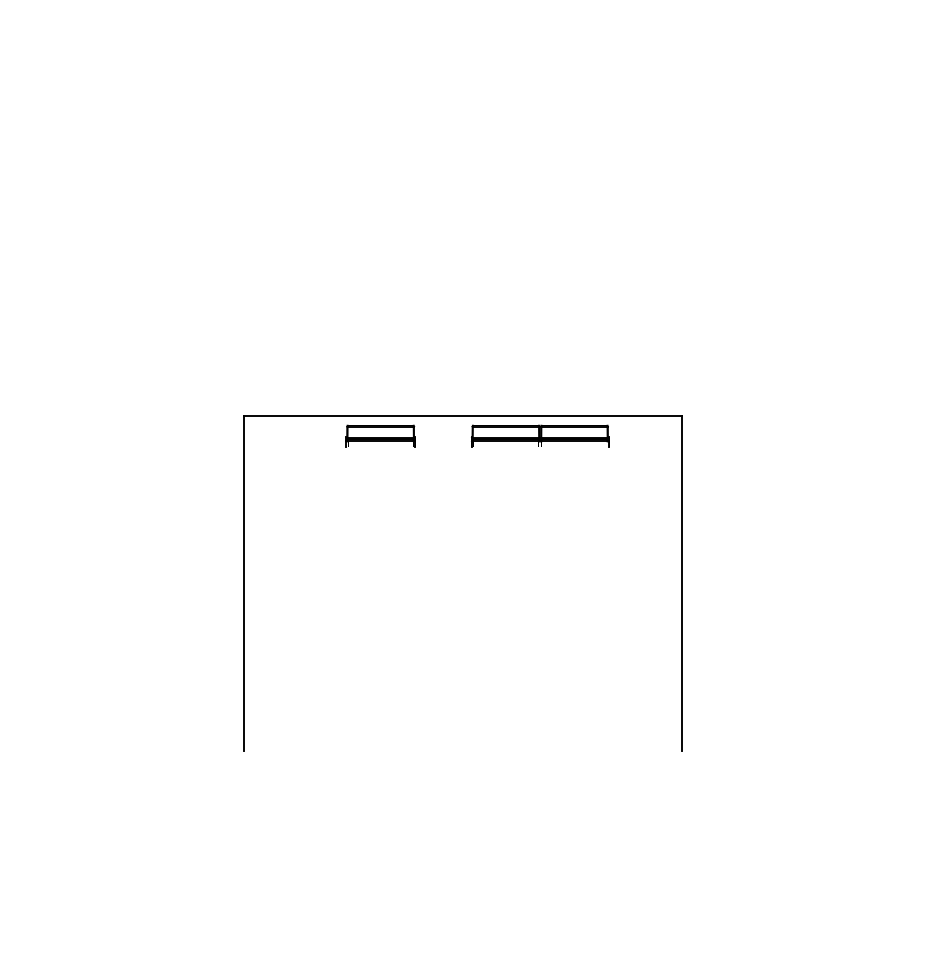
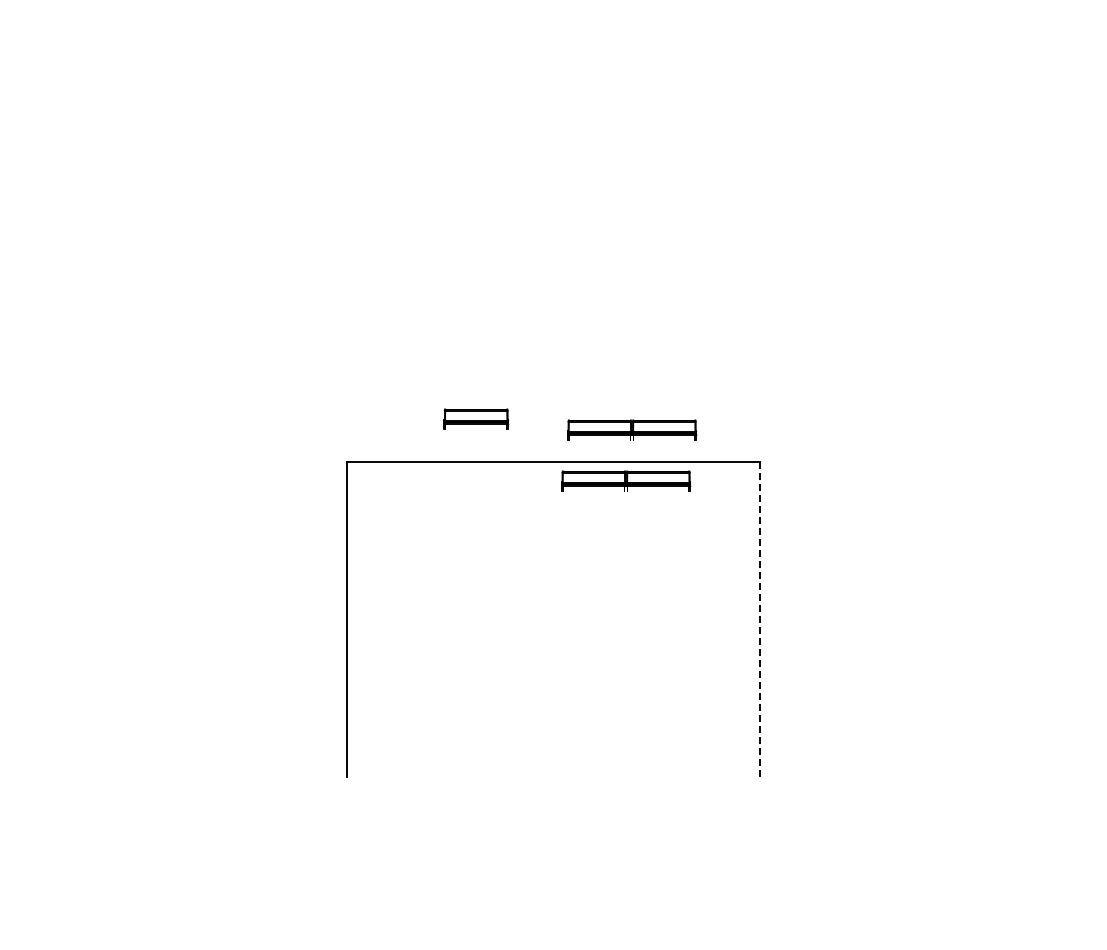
part: (547, 381) -> (632, 429), added
part: (380, 435) -> (476, 418), moved
line: (682, 583) -> (759, 619), solid -> dashed

